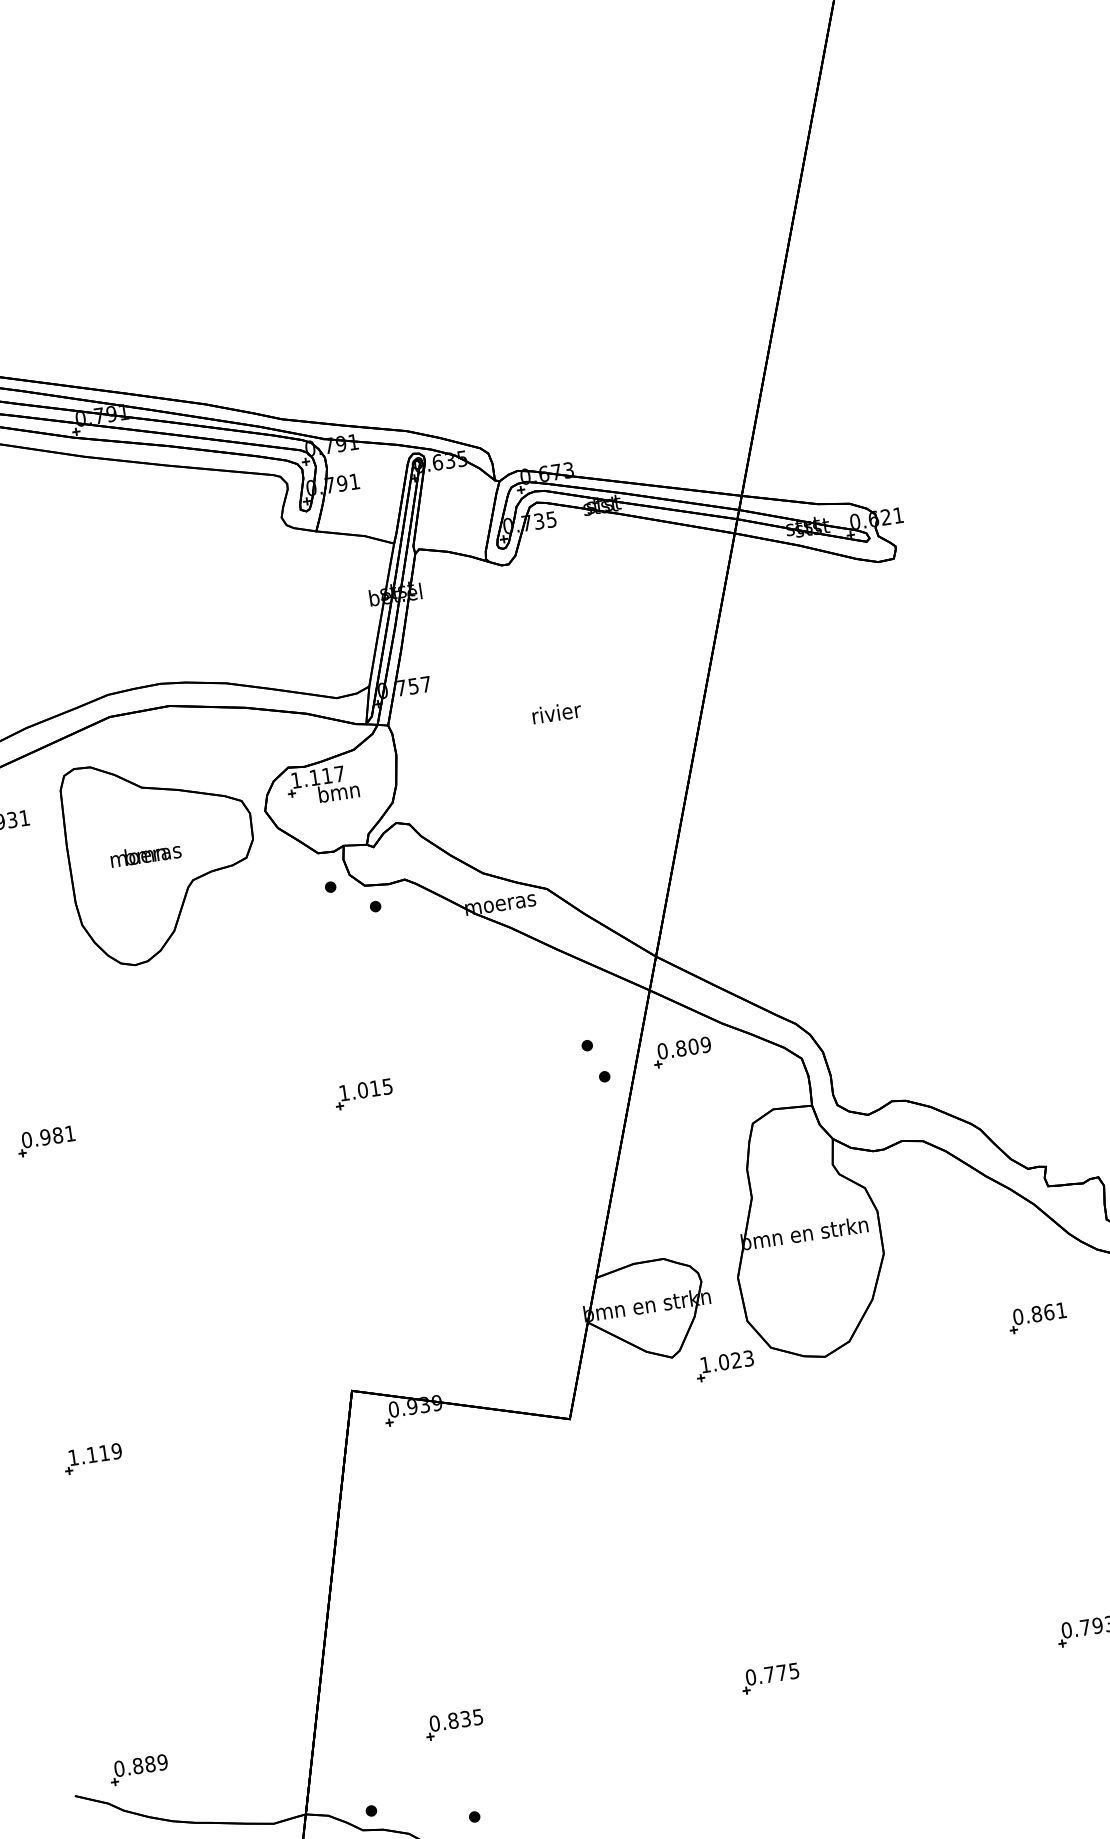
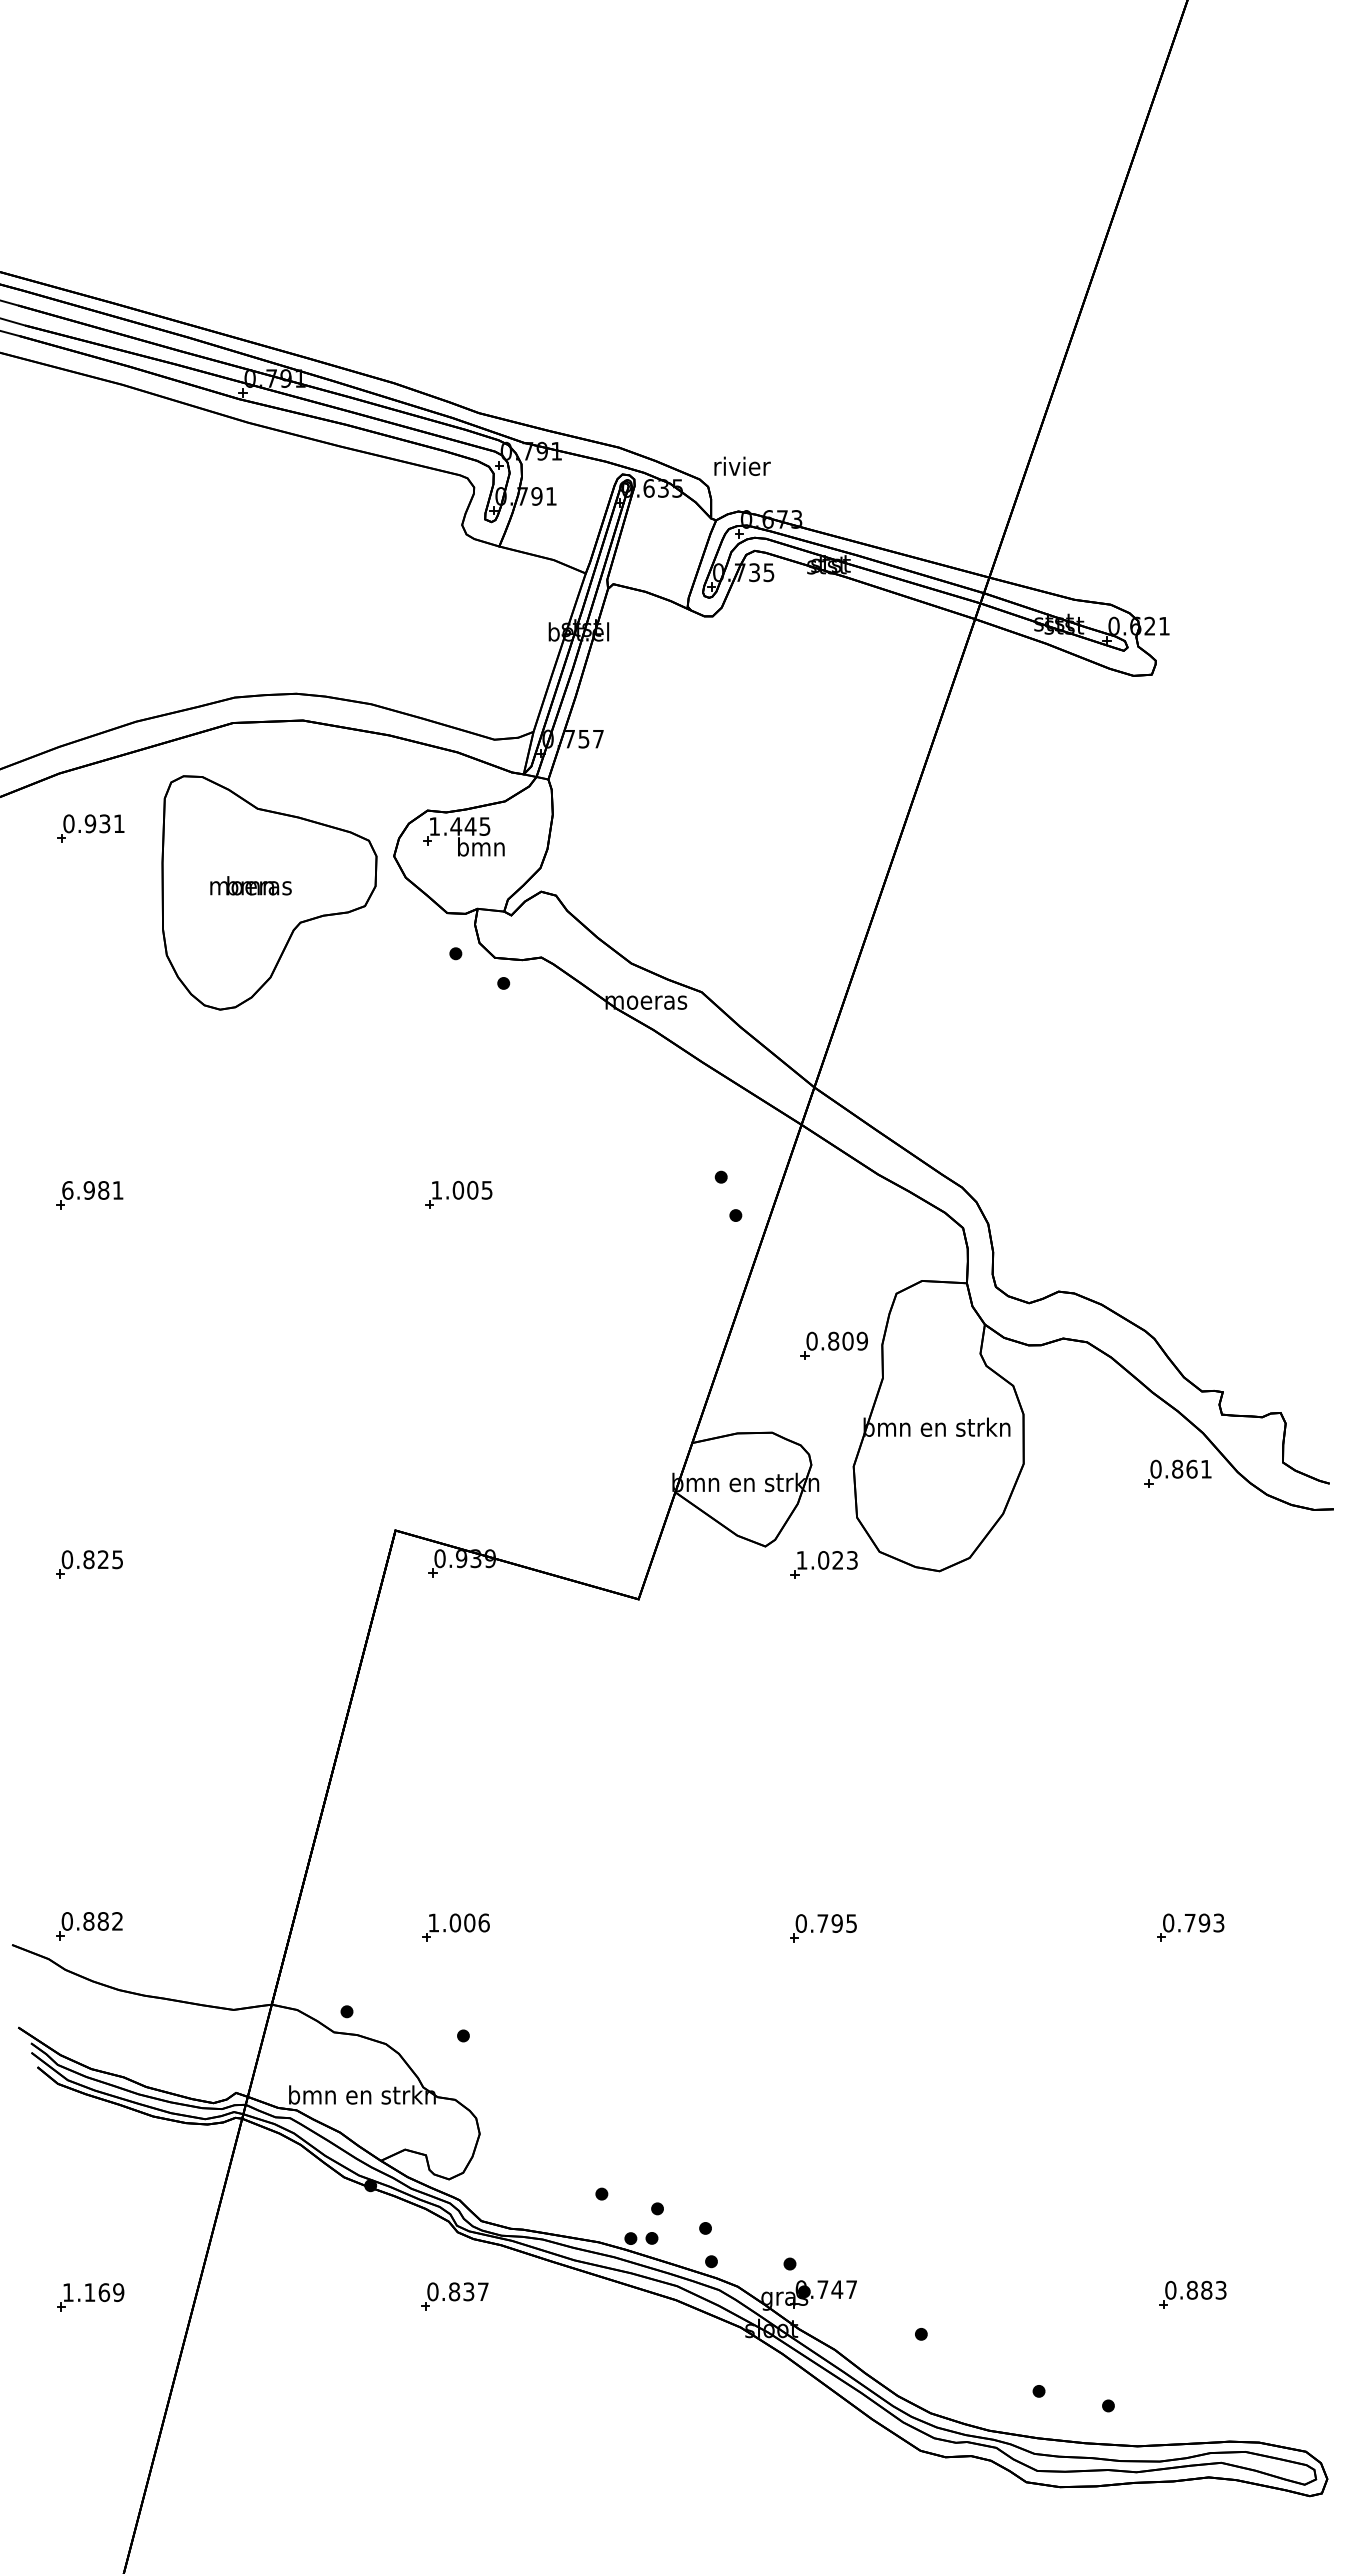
text: (556, 712) -> (742, 465), moved
text: (327, 775) -> (470, 826), 1.117 -> 1.445
part: (681, 1052) -> (833, 1345), moved
text: (374, 1087) -> (472, 1189), 1.015 -> 1.005
text: (26, 1140) -> (67, 1190), 0.981 -> 6.981
part: (1037, 1317) -> (1177, 1473), moved
text: (95, 1454) -> (92, 1559), 1.119 -> 0.825
text: (781, 1672) -> (836, 1923), 0.775 -> 0.795
text: (455, 1720) -> (458, 1922), 0.835 -> 1.006
text: (162, 1762) -> (117, 1921), 0.889 -> 0.882

